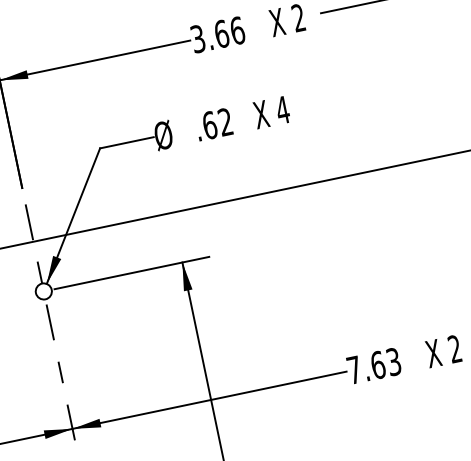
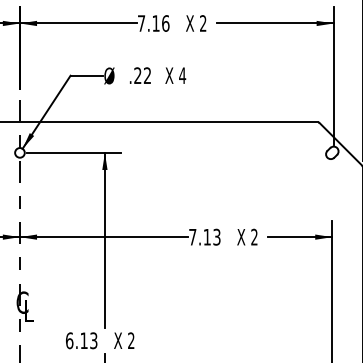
text: (209, 36) -> (148, 23), 3.66 -> 7.16
text: (209, 125) -> (137, 75), .62 -> .22
text: (378, 363) -> (207, 236), 7.63 -> 7.13

